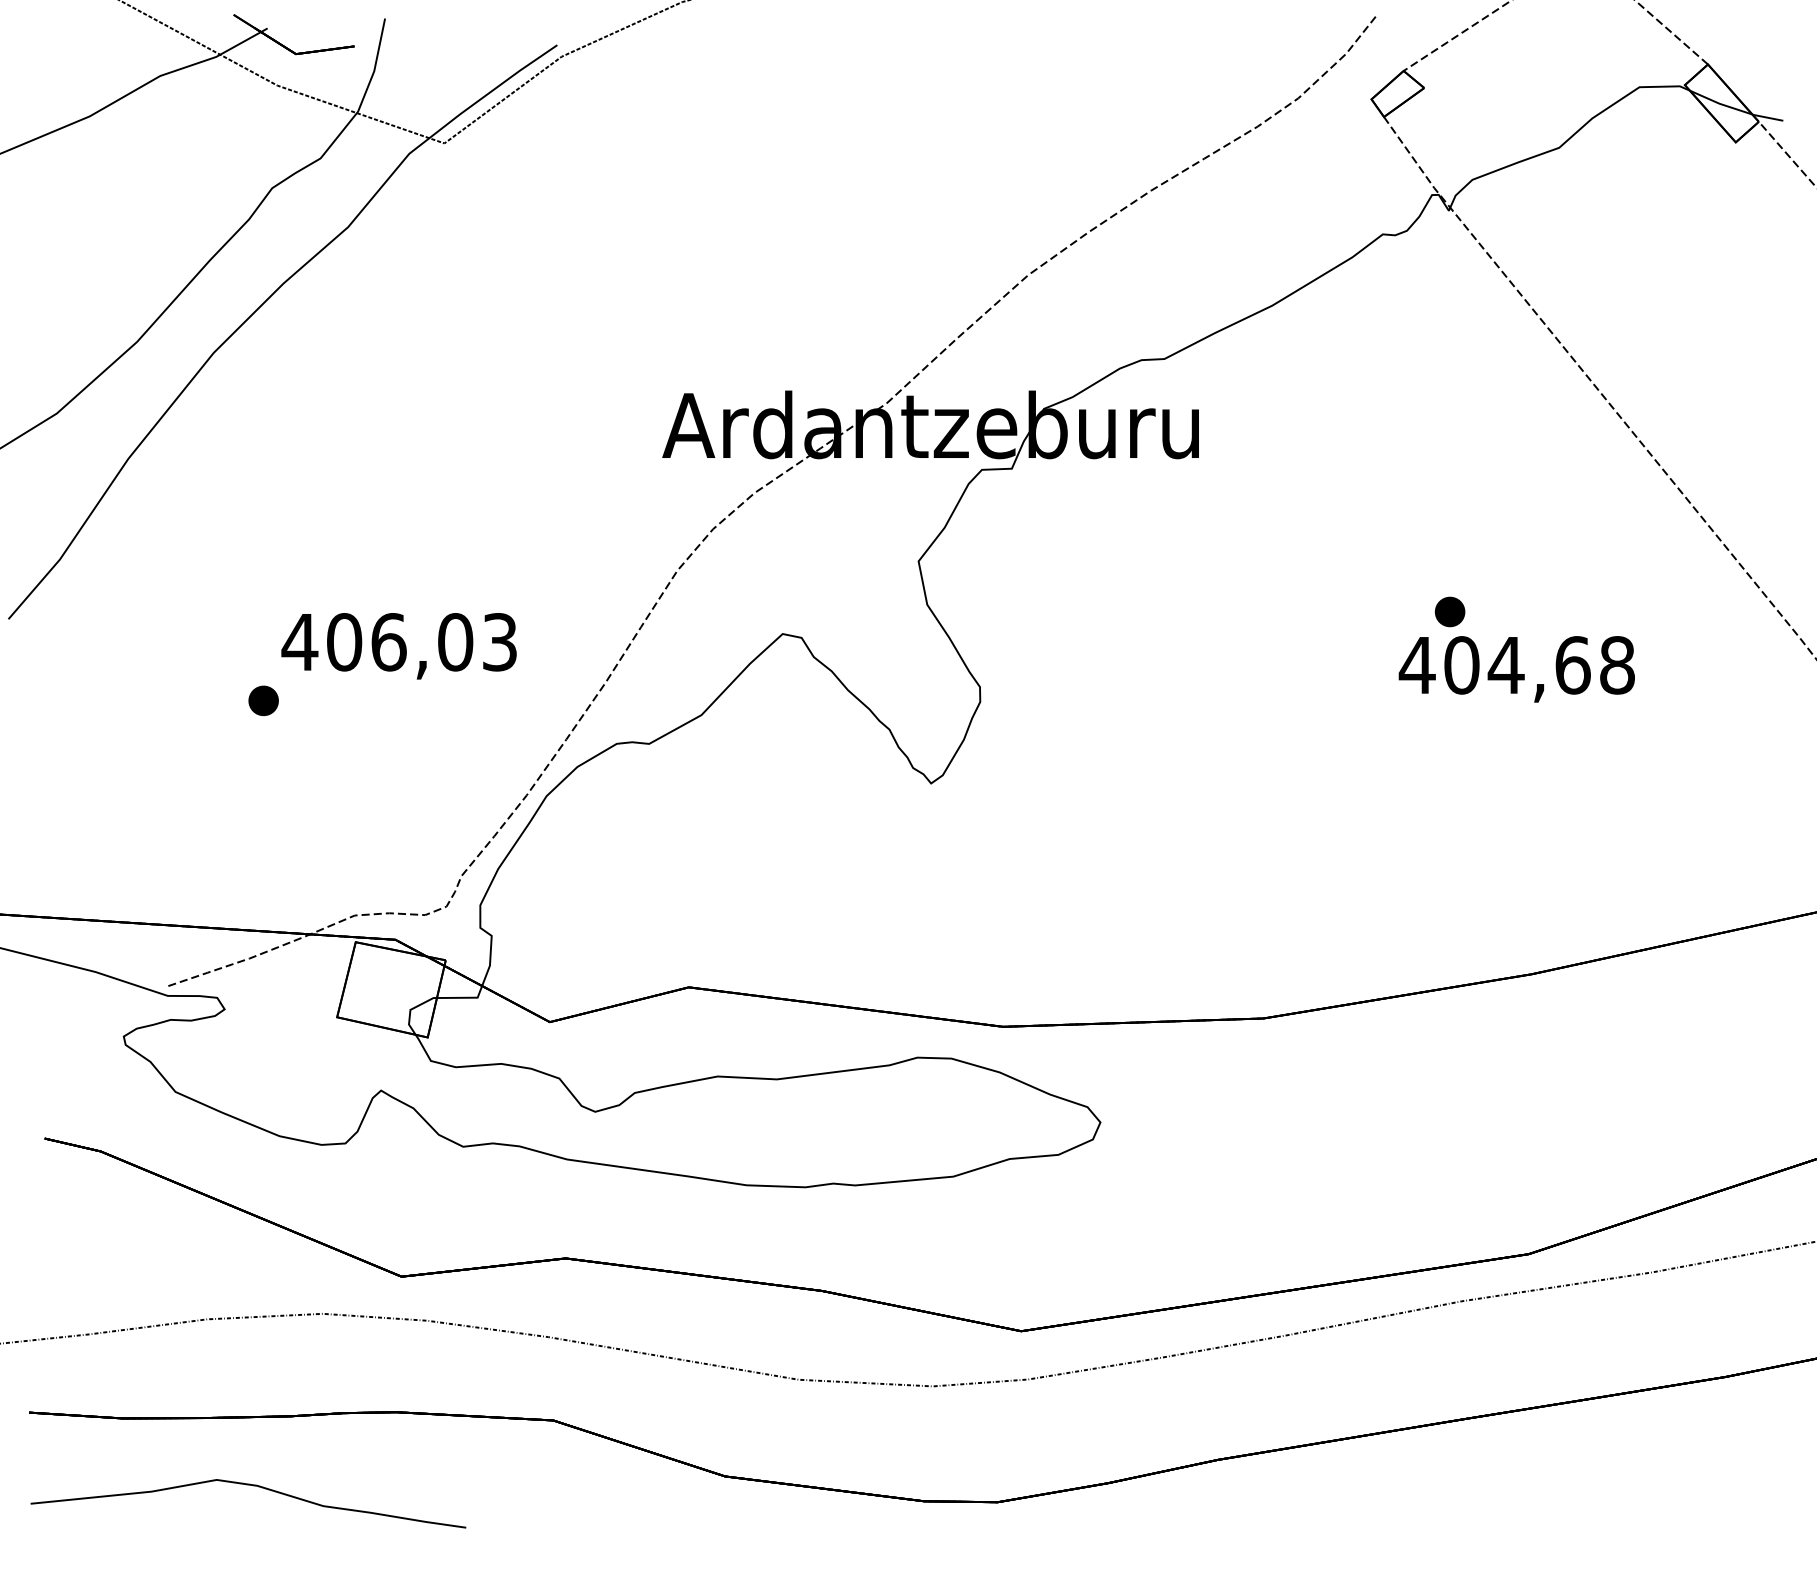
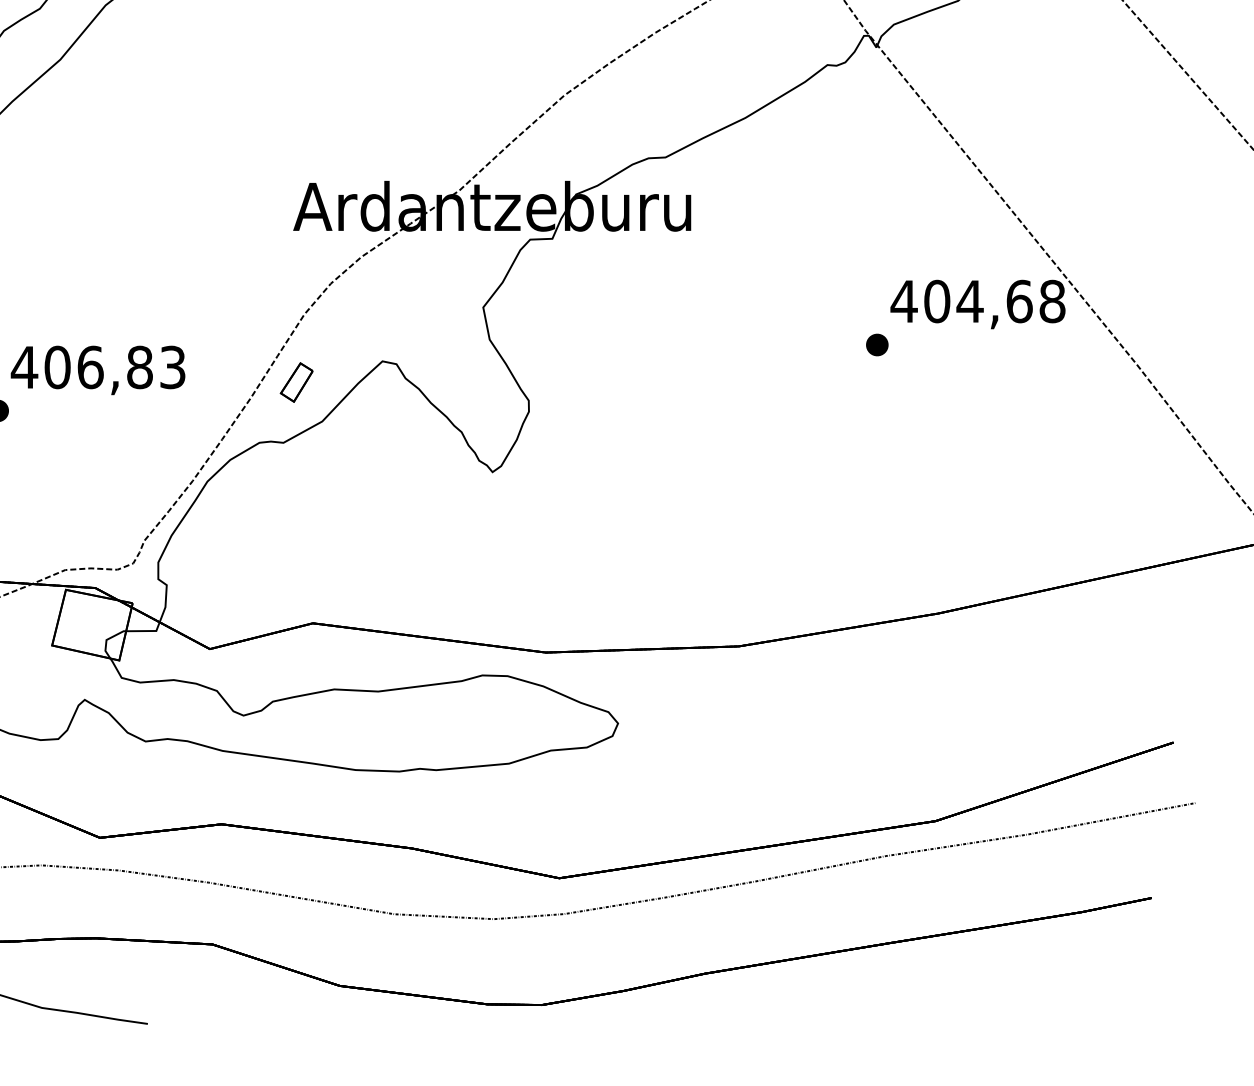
text: (455, 642) -> (139, 367), 406,03 -> 406,83
part: (666, 662) -> (296, 382), added
text: (1516, 669) -> (977, 304), moved

